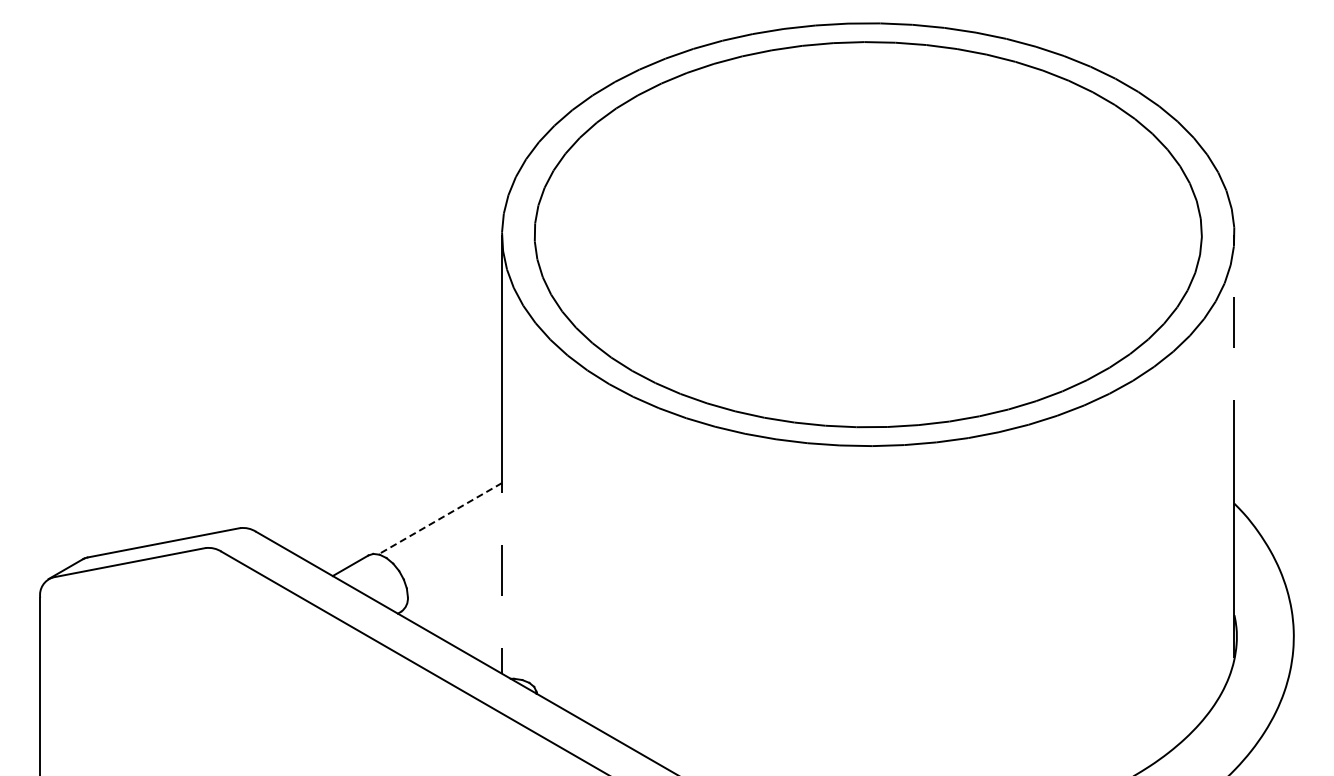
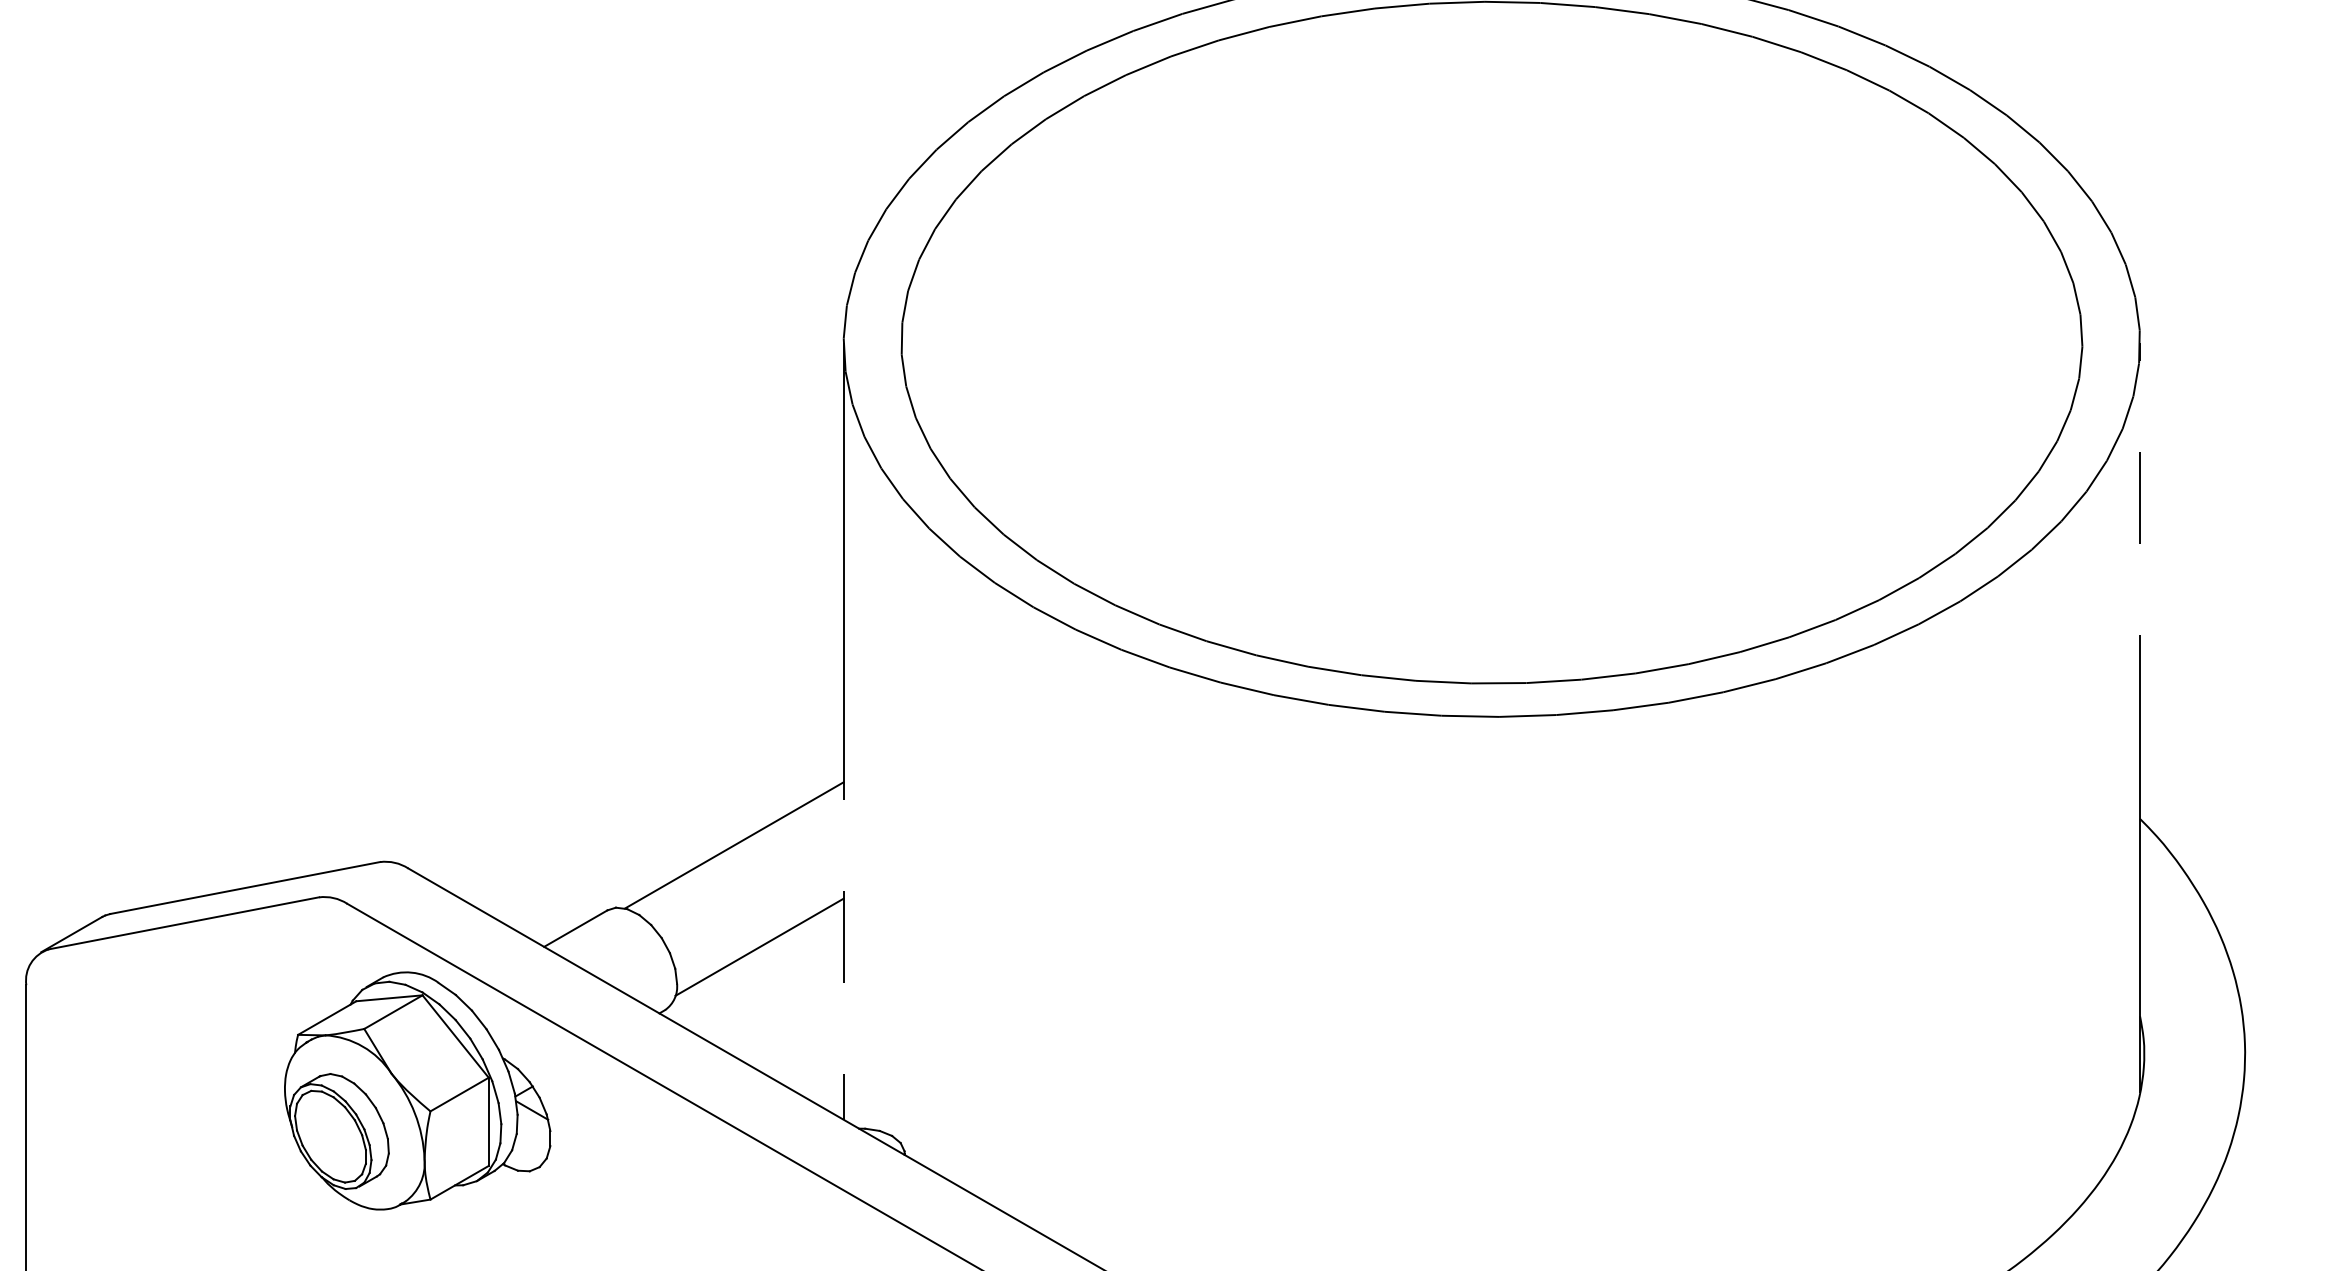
line: (439, 518) -> (733, 845), dashed -> solid
line: (454, 575) -> (759, 945), added
part: (261, 657) -> (417, 1091), added

